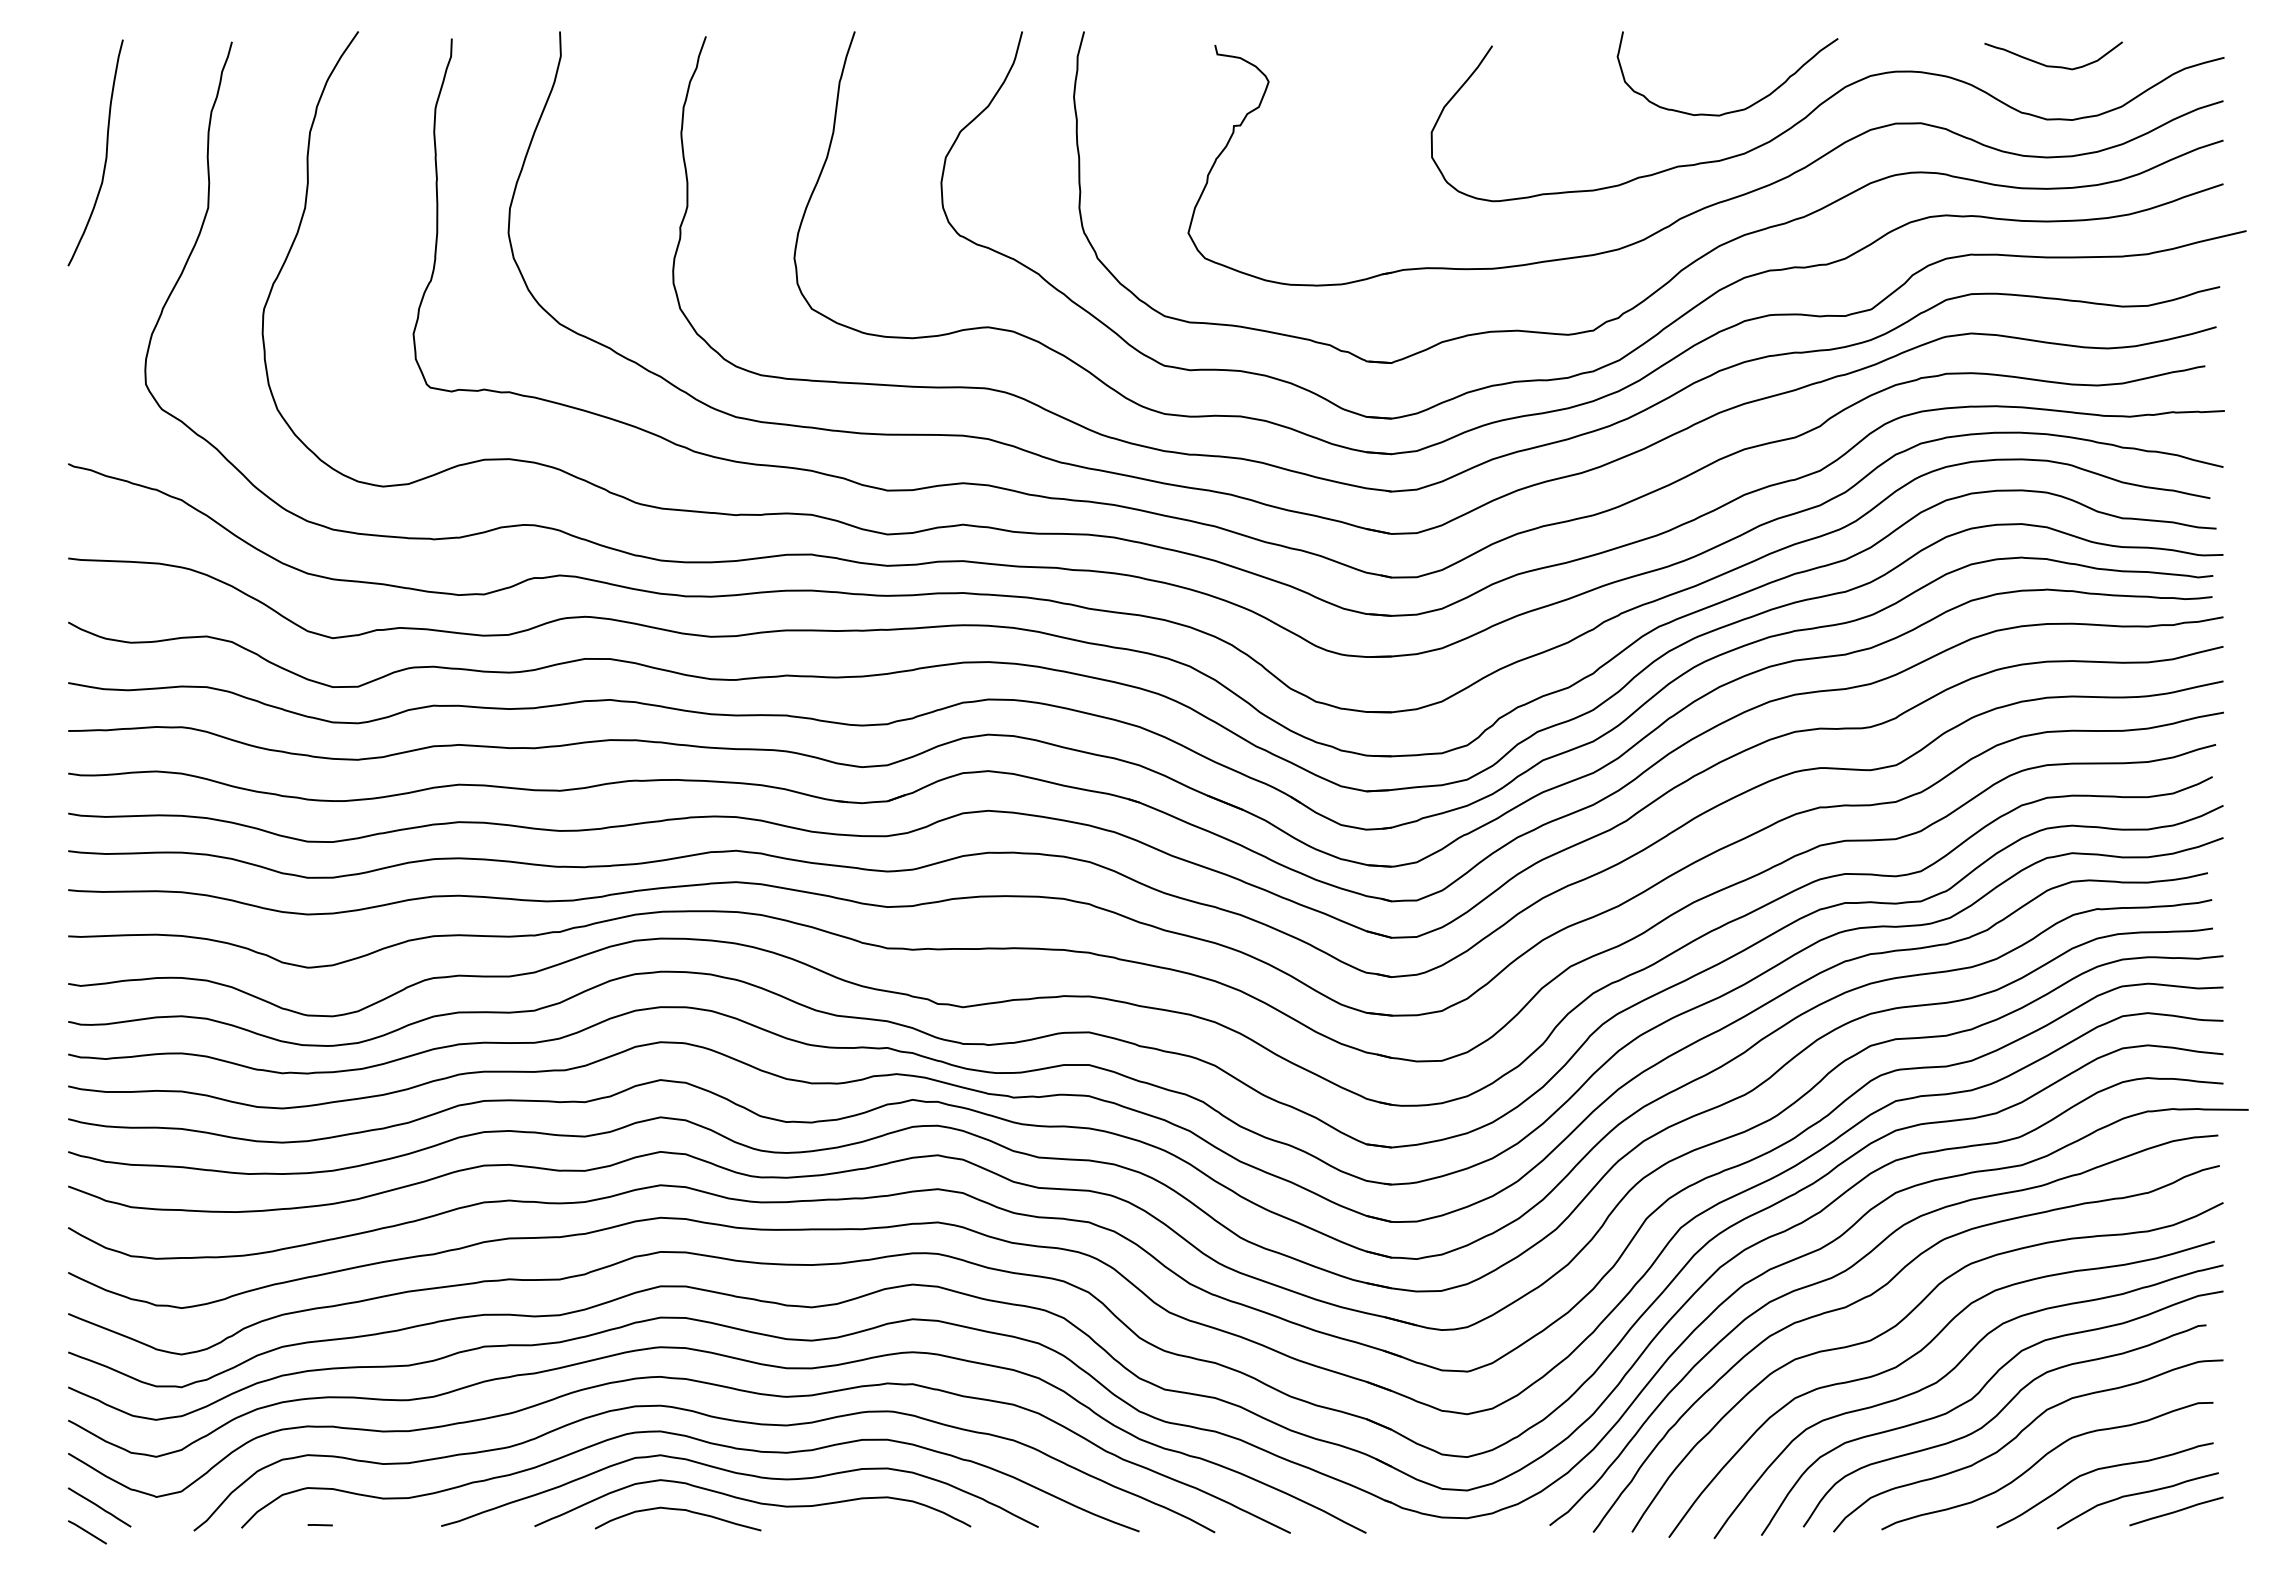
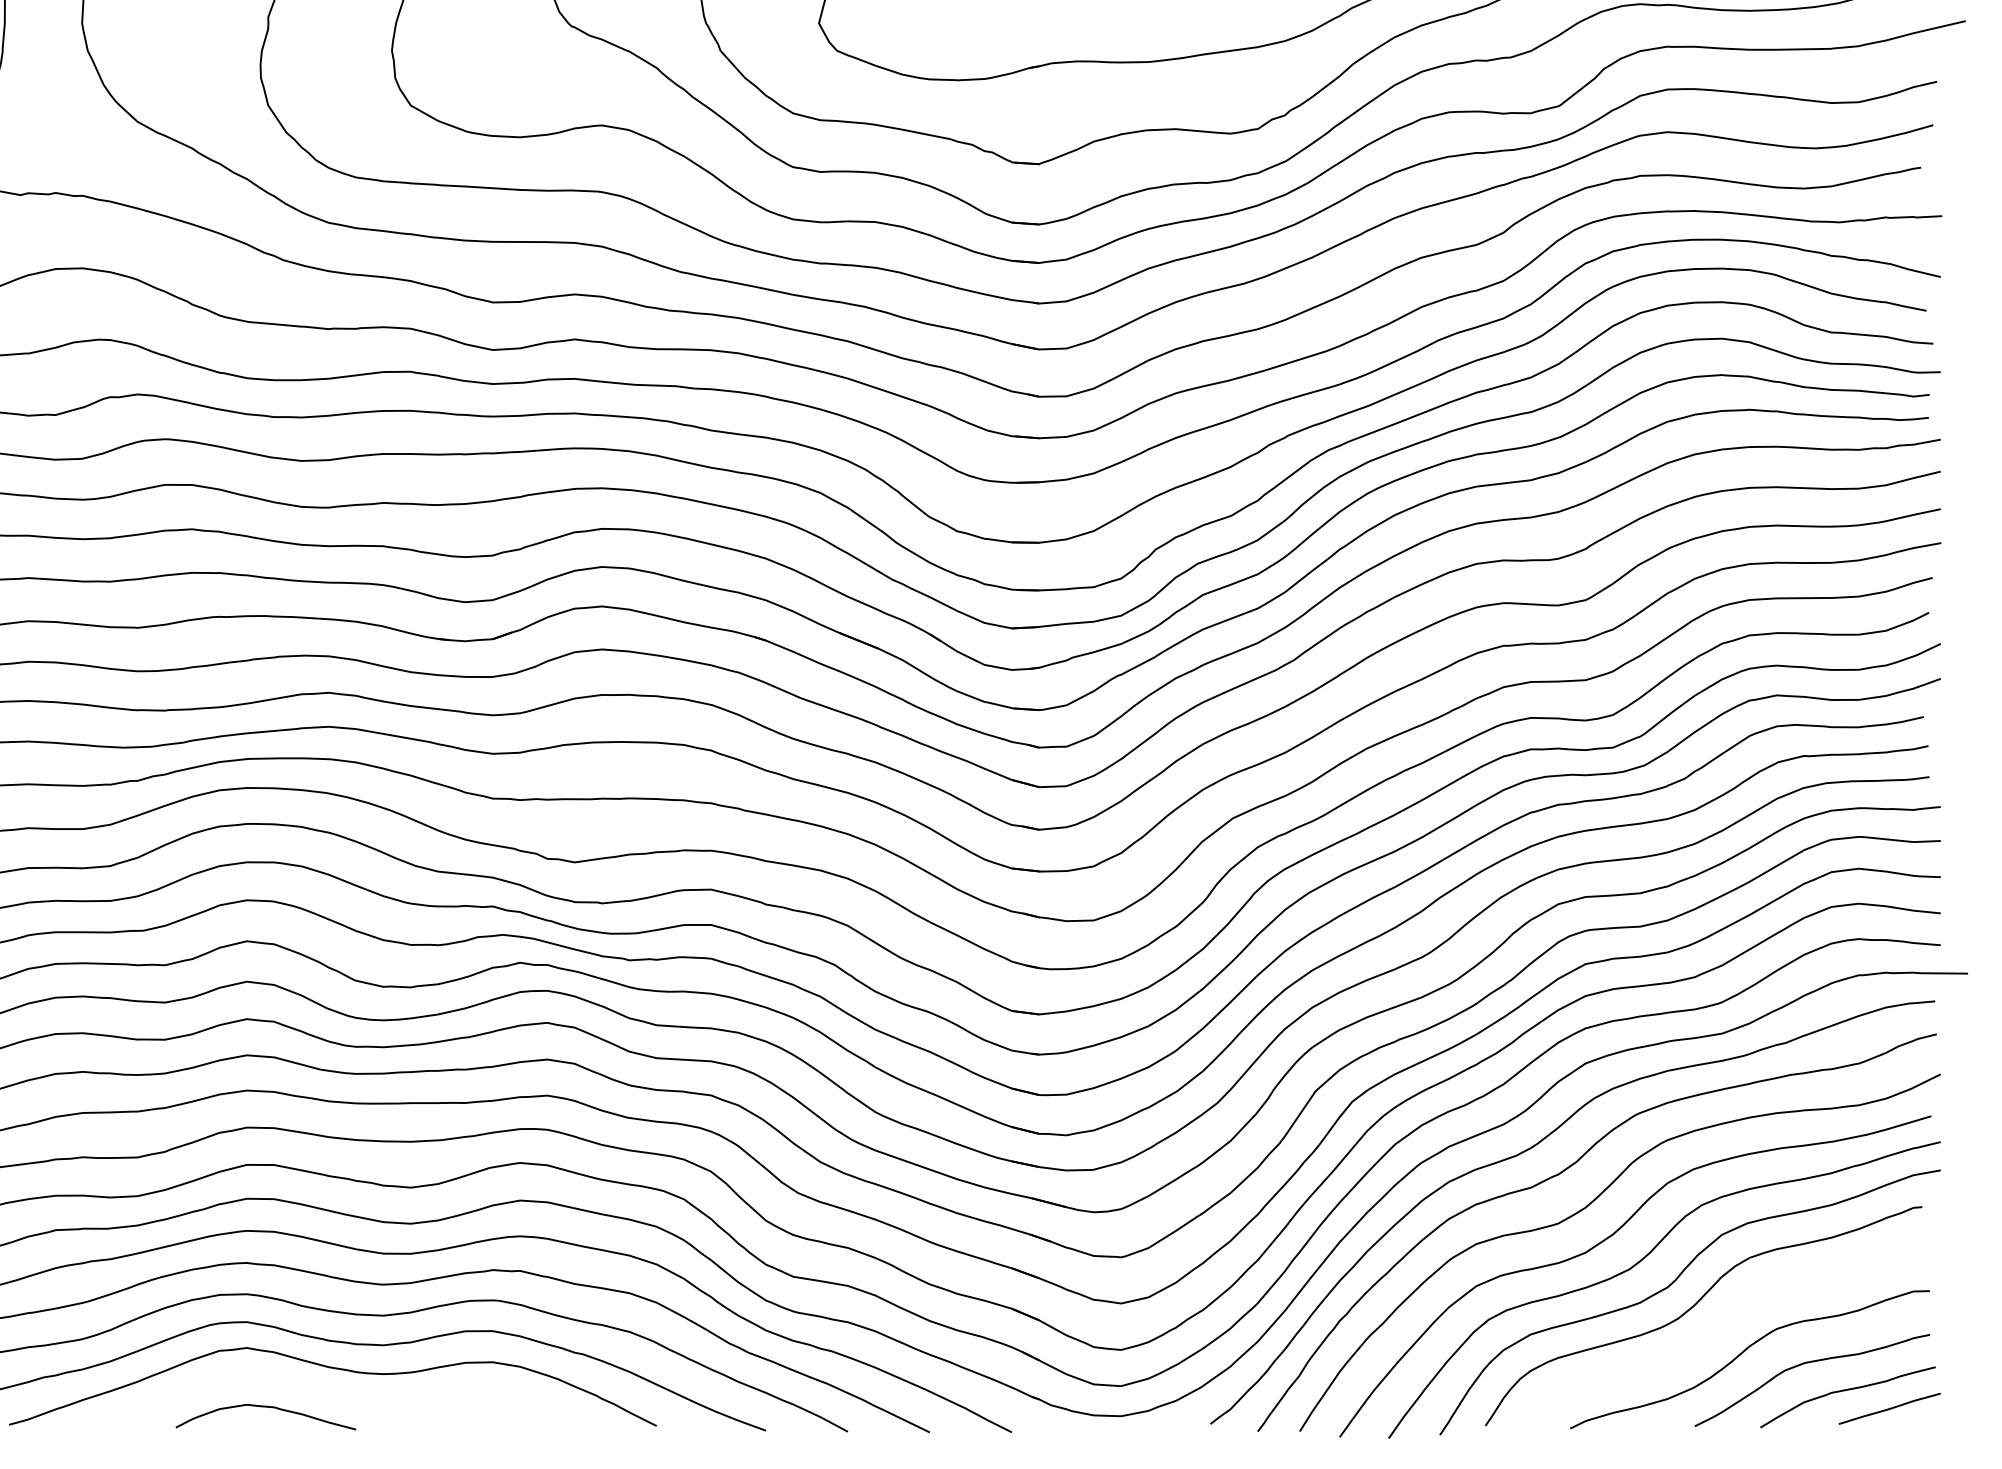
curve: (2019, 1435) -> (1719, 1326), removed
curve: (752, 1502) -> (346, 1399), removed

